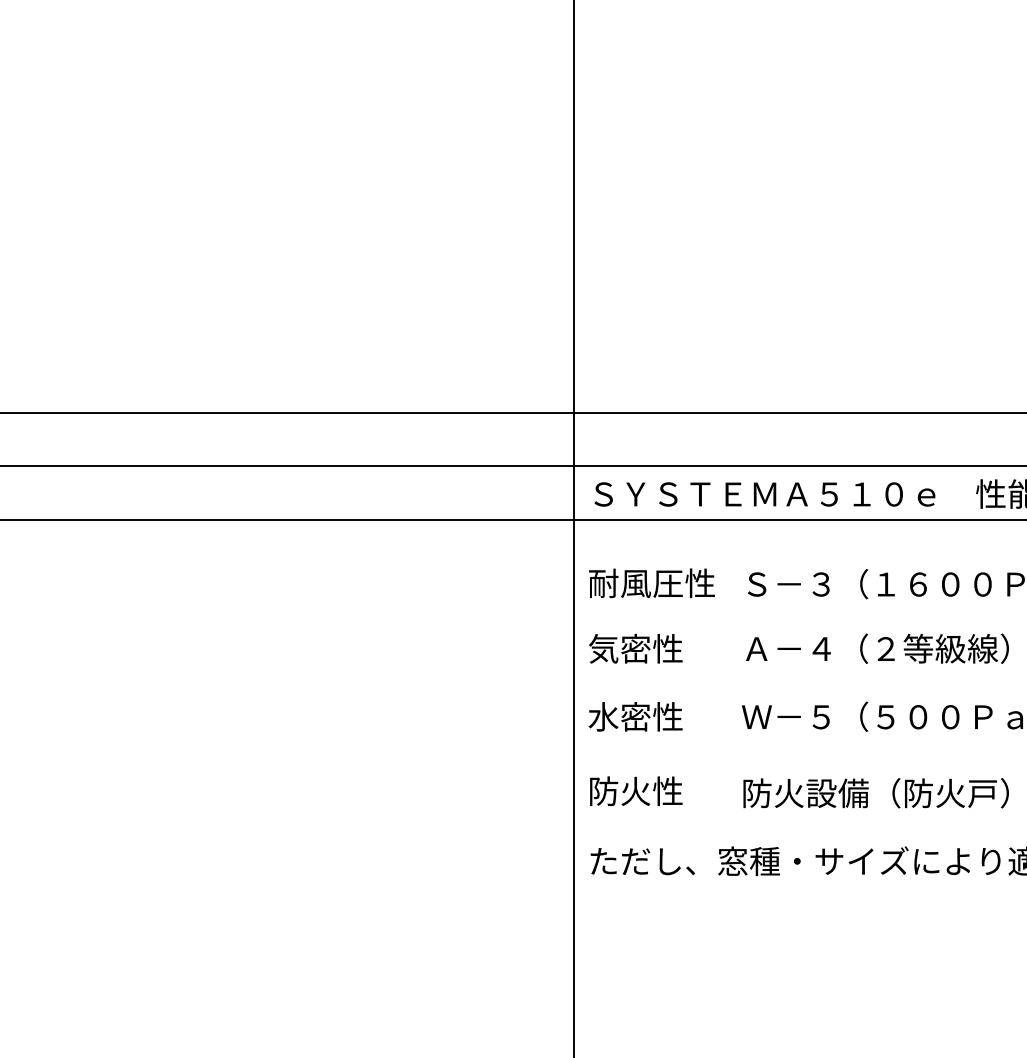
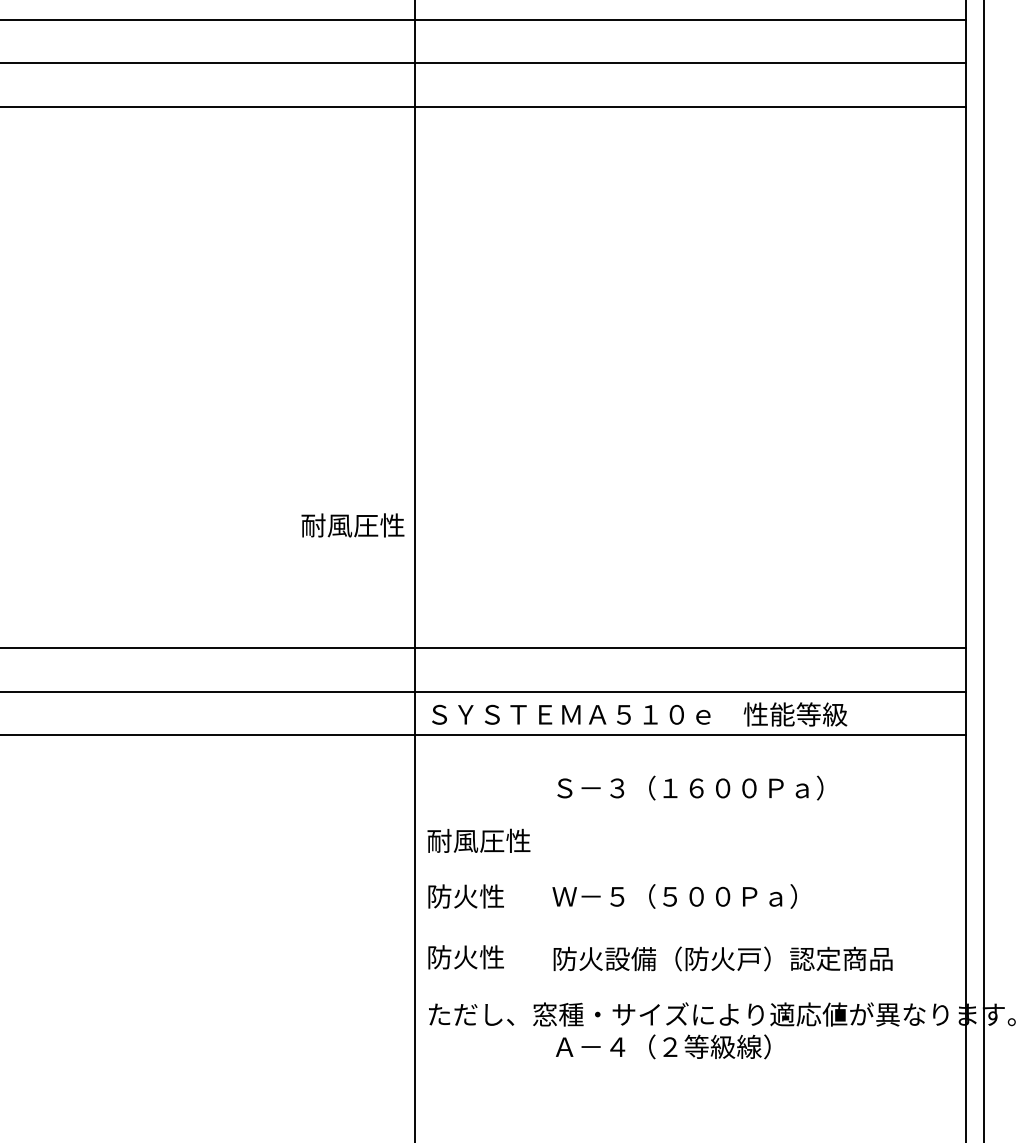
text: (651, 583) -> (352, 525), moved
text: (651, 648) -> (478, 840), 気密性 -> 耐風圧性
text: (877, 648) -> (663, 1046), moved
text: (619, 716) -> (452, 896), 水密性 -> 防火性

